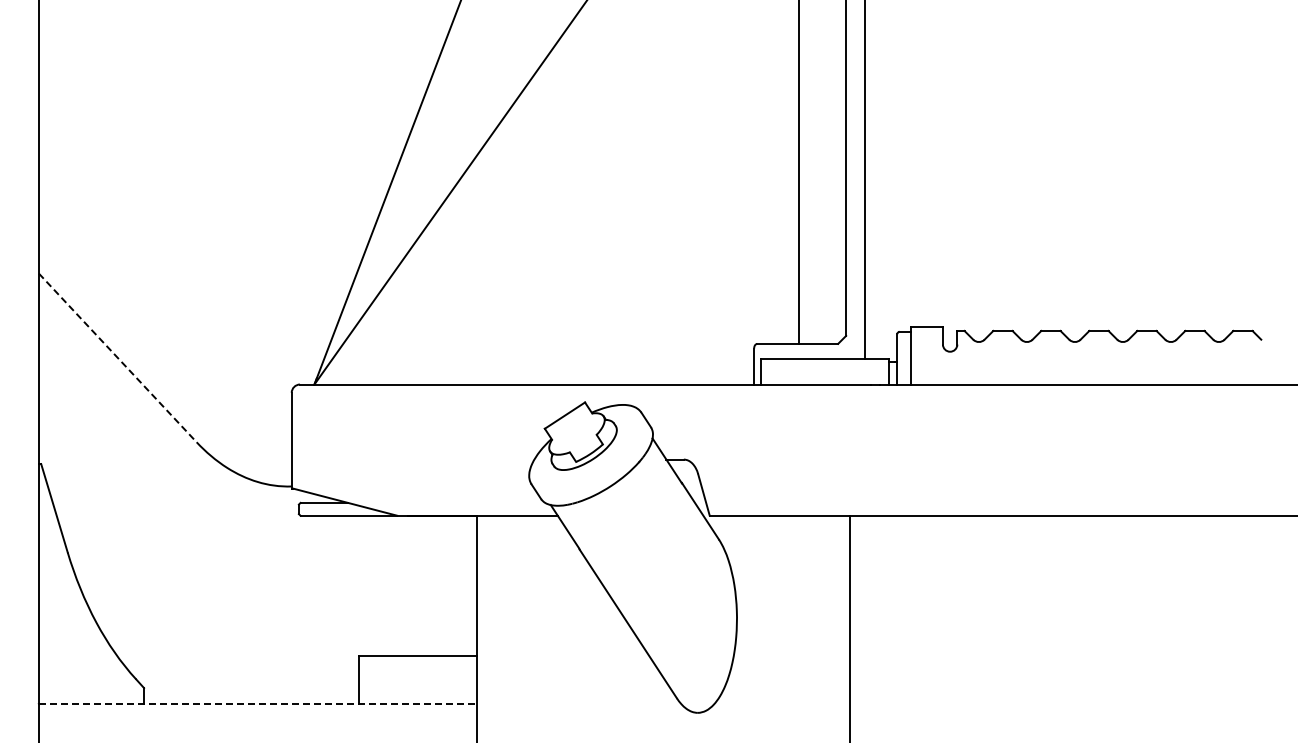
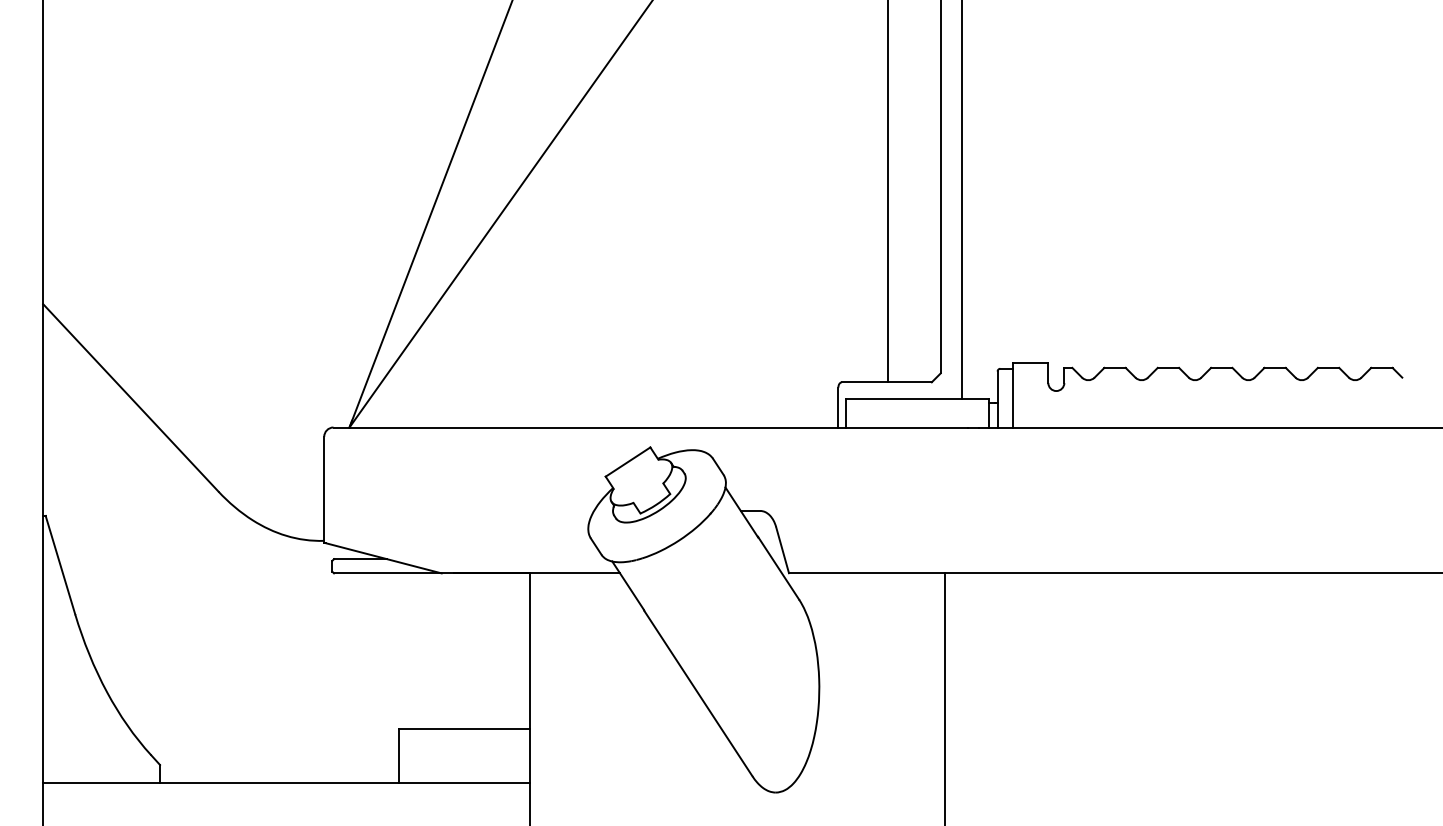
line: (118, 358) -> (131, 398), dashed -> solid
line: (258, 704) -> (287, 783), dashed -> solid

